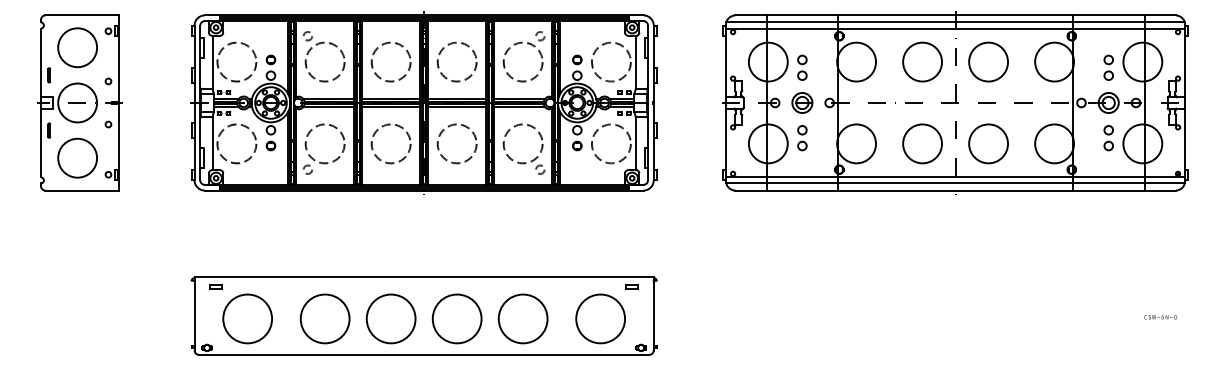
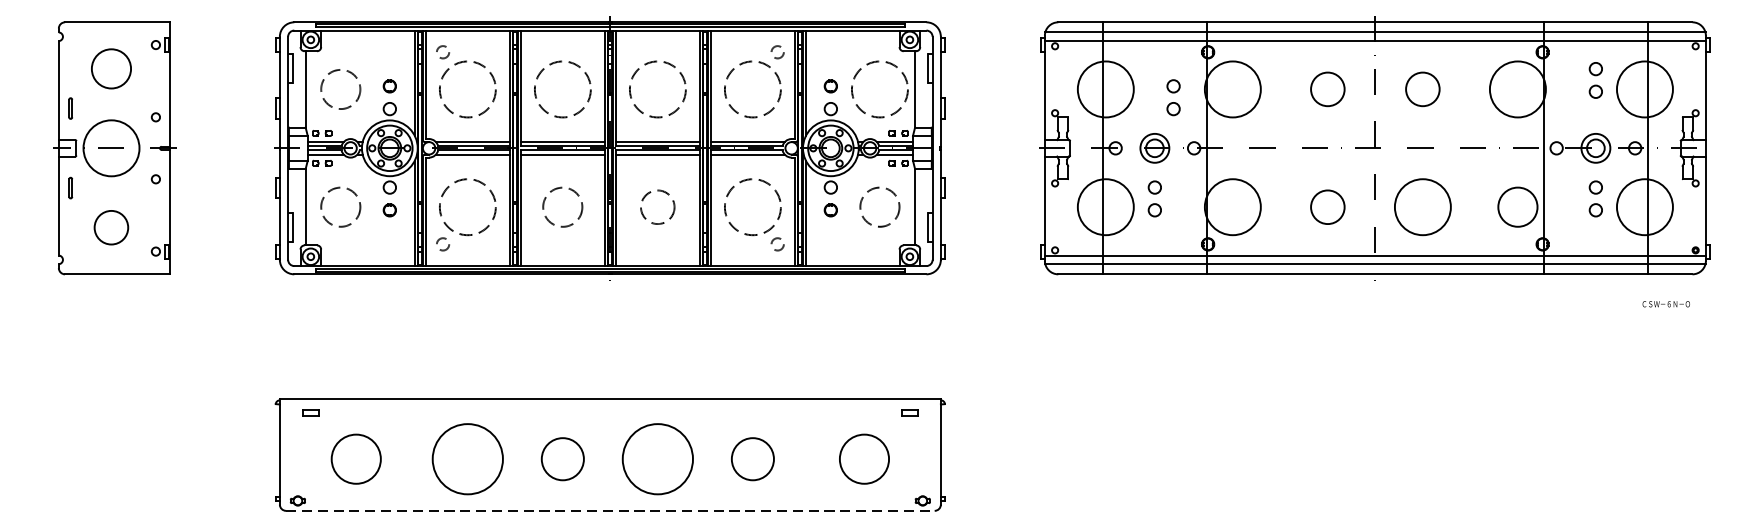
circle: (77, 47) -> (111, 68), size x0.7
circle: (236, 61) -> (340, 88), size x0.7
circle: (922, 61) -> (1327, 88), size x0.6
circle: (988, 61) -> (1422, 88), size x0.6
part: (802, 67) -> (1173, 97), moved
part: (1108, 67) -> (1595, 79), moved
circle: (236, 143) -> (340, 206), size x0.7
circle: (390, 143) -> (561, 206), size x0.7
circle: (456, 143) -> (656, 206), size x0.6
circle: (610, 143) -> (878, 206), size x0.7
circle: (922, 143) -> (1327, 206), size x0.6
circle: (1054, 143) -> (1517, 206), size x0.7
circle: (77, 157) -> (111, 226), size x0.6
text: (1160, 317) -> (1666, 304), moved
circle: (247, 318) -> (356, 458), size x0.7
circle: (390, 318) -> (561, 458), size x0.6
circle: (522, 318) -> (751, 458), size x0.6
circle: (600, 318) -> (864, 458), size x0.7
line: (424, 354) -> (610, 510), solid -> dashed

